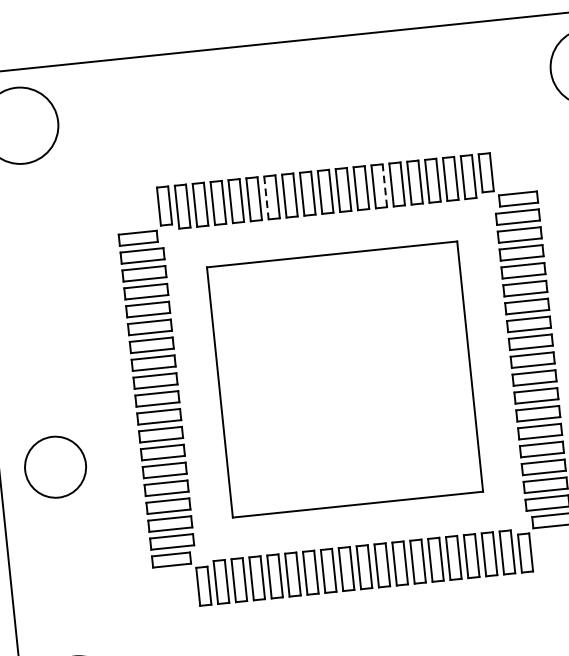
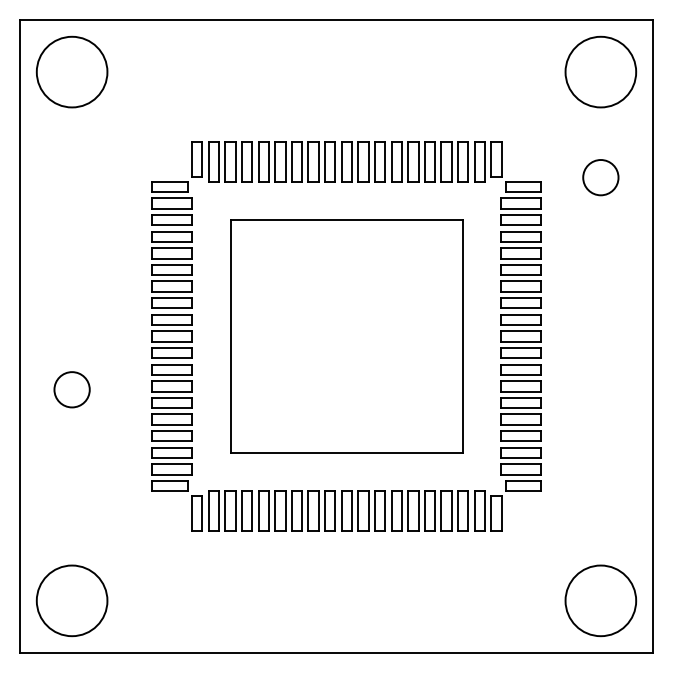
line: (384, 185) -> (401, 161), dashed -> solid
line: (266, 197) -> (291, 161), dashed -> solid
circle: (54, 467) -> (71, 389), size x0.62

